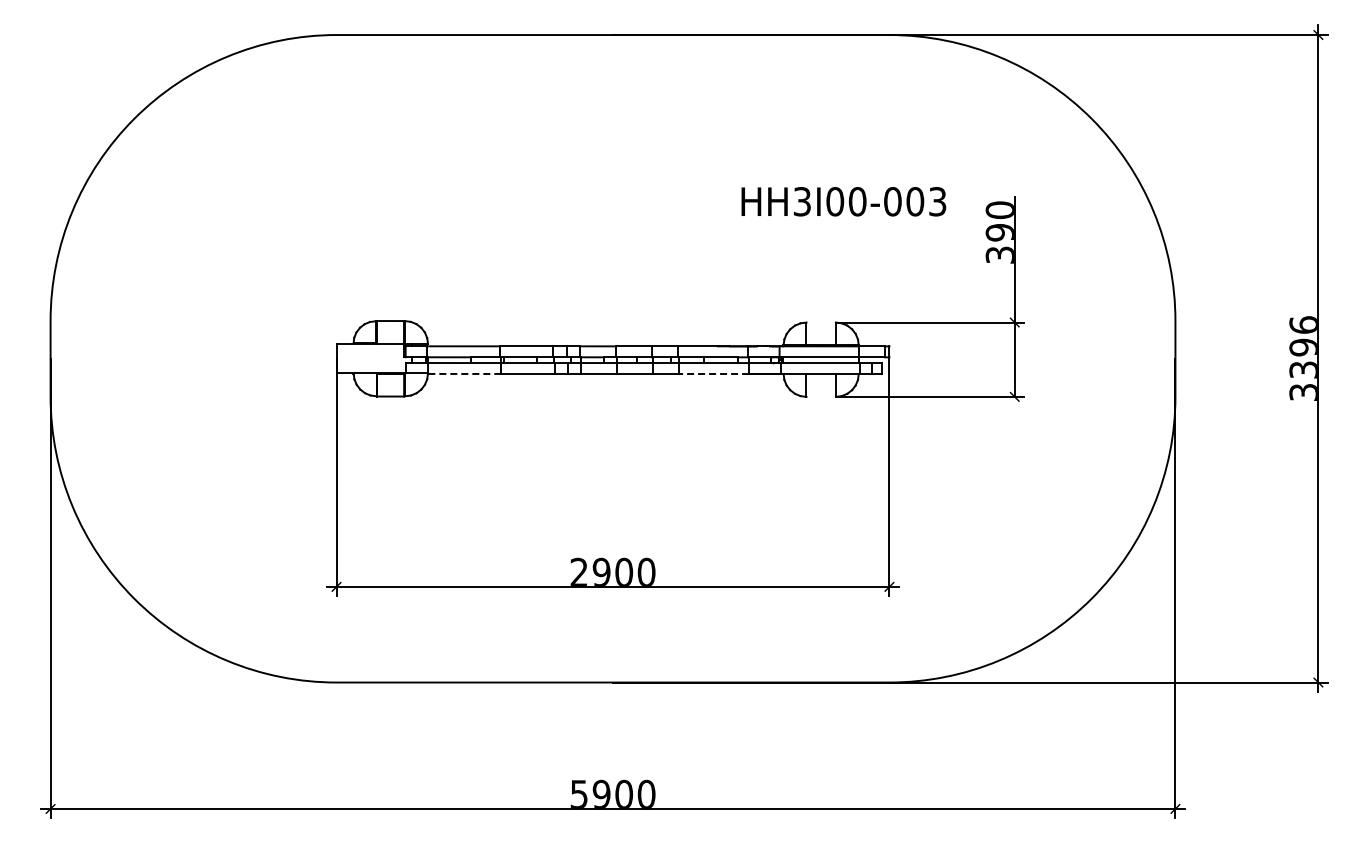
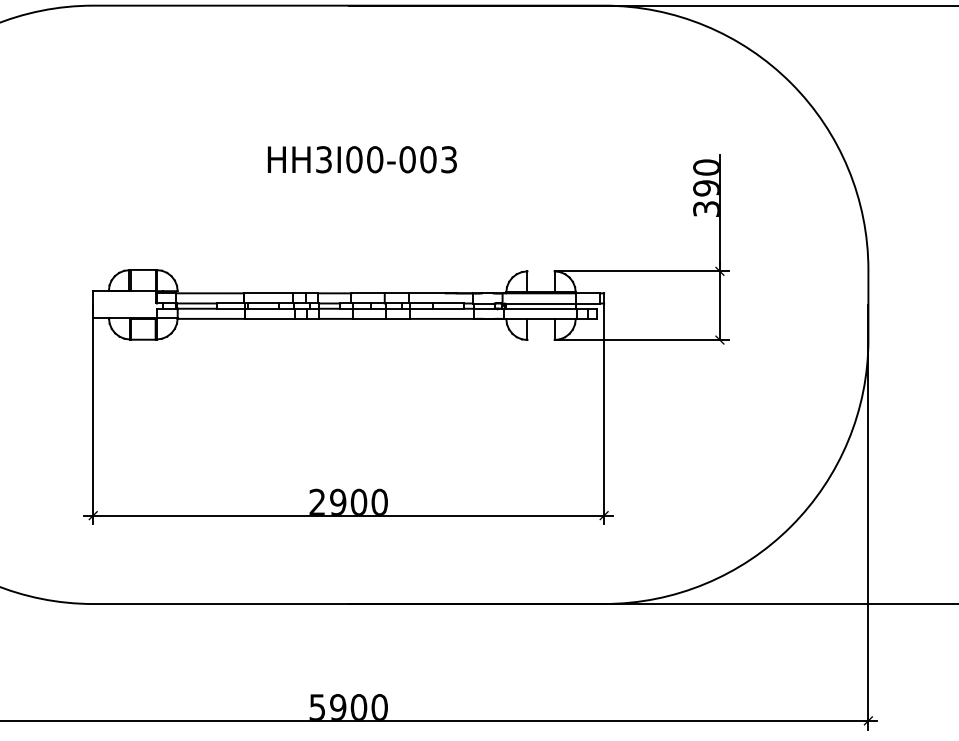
text: (843, 201) -> (362, 159), moved
line: (464, 373) -> (211, 318), dashed -> solid
line: (714, 374) -> (442, 319), dashed -> solid

